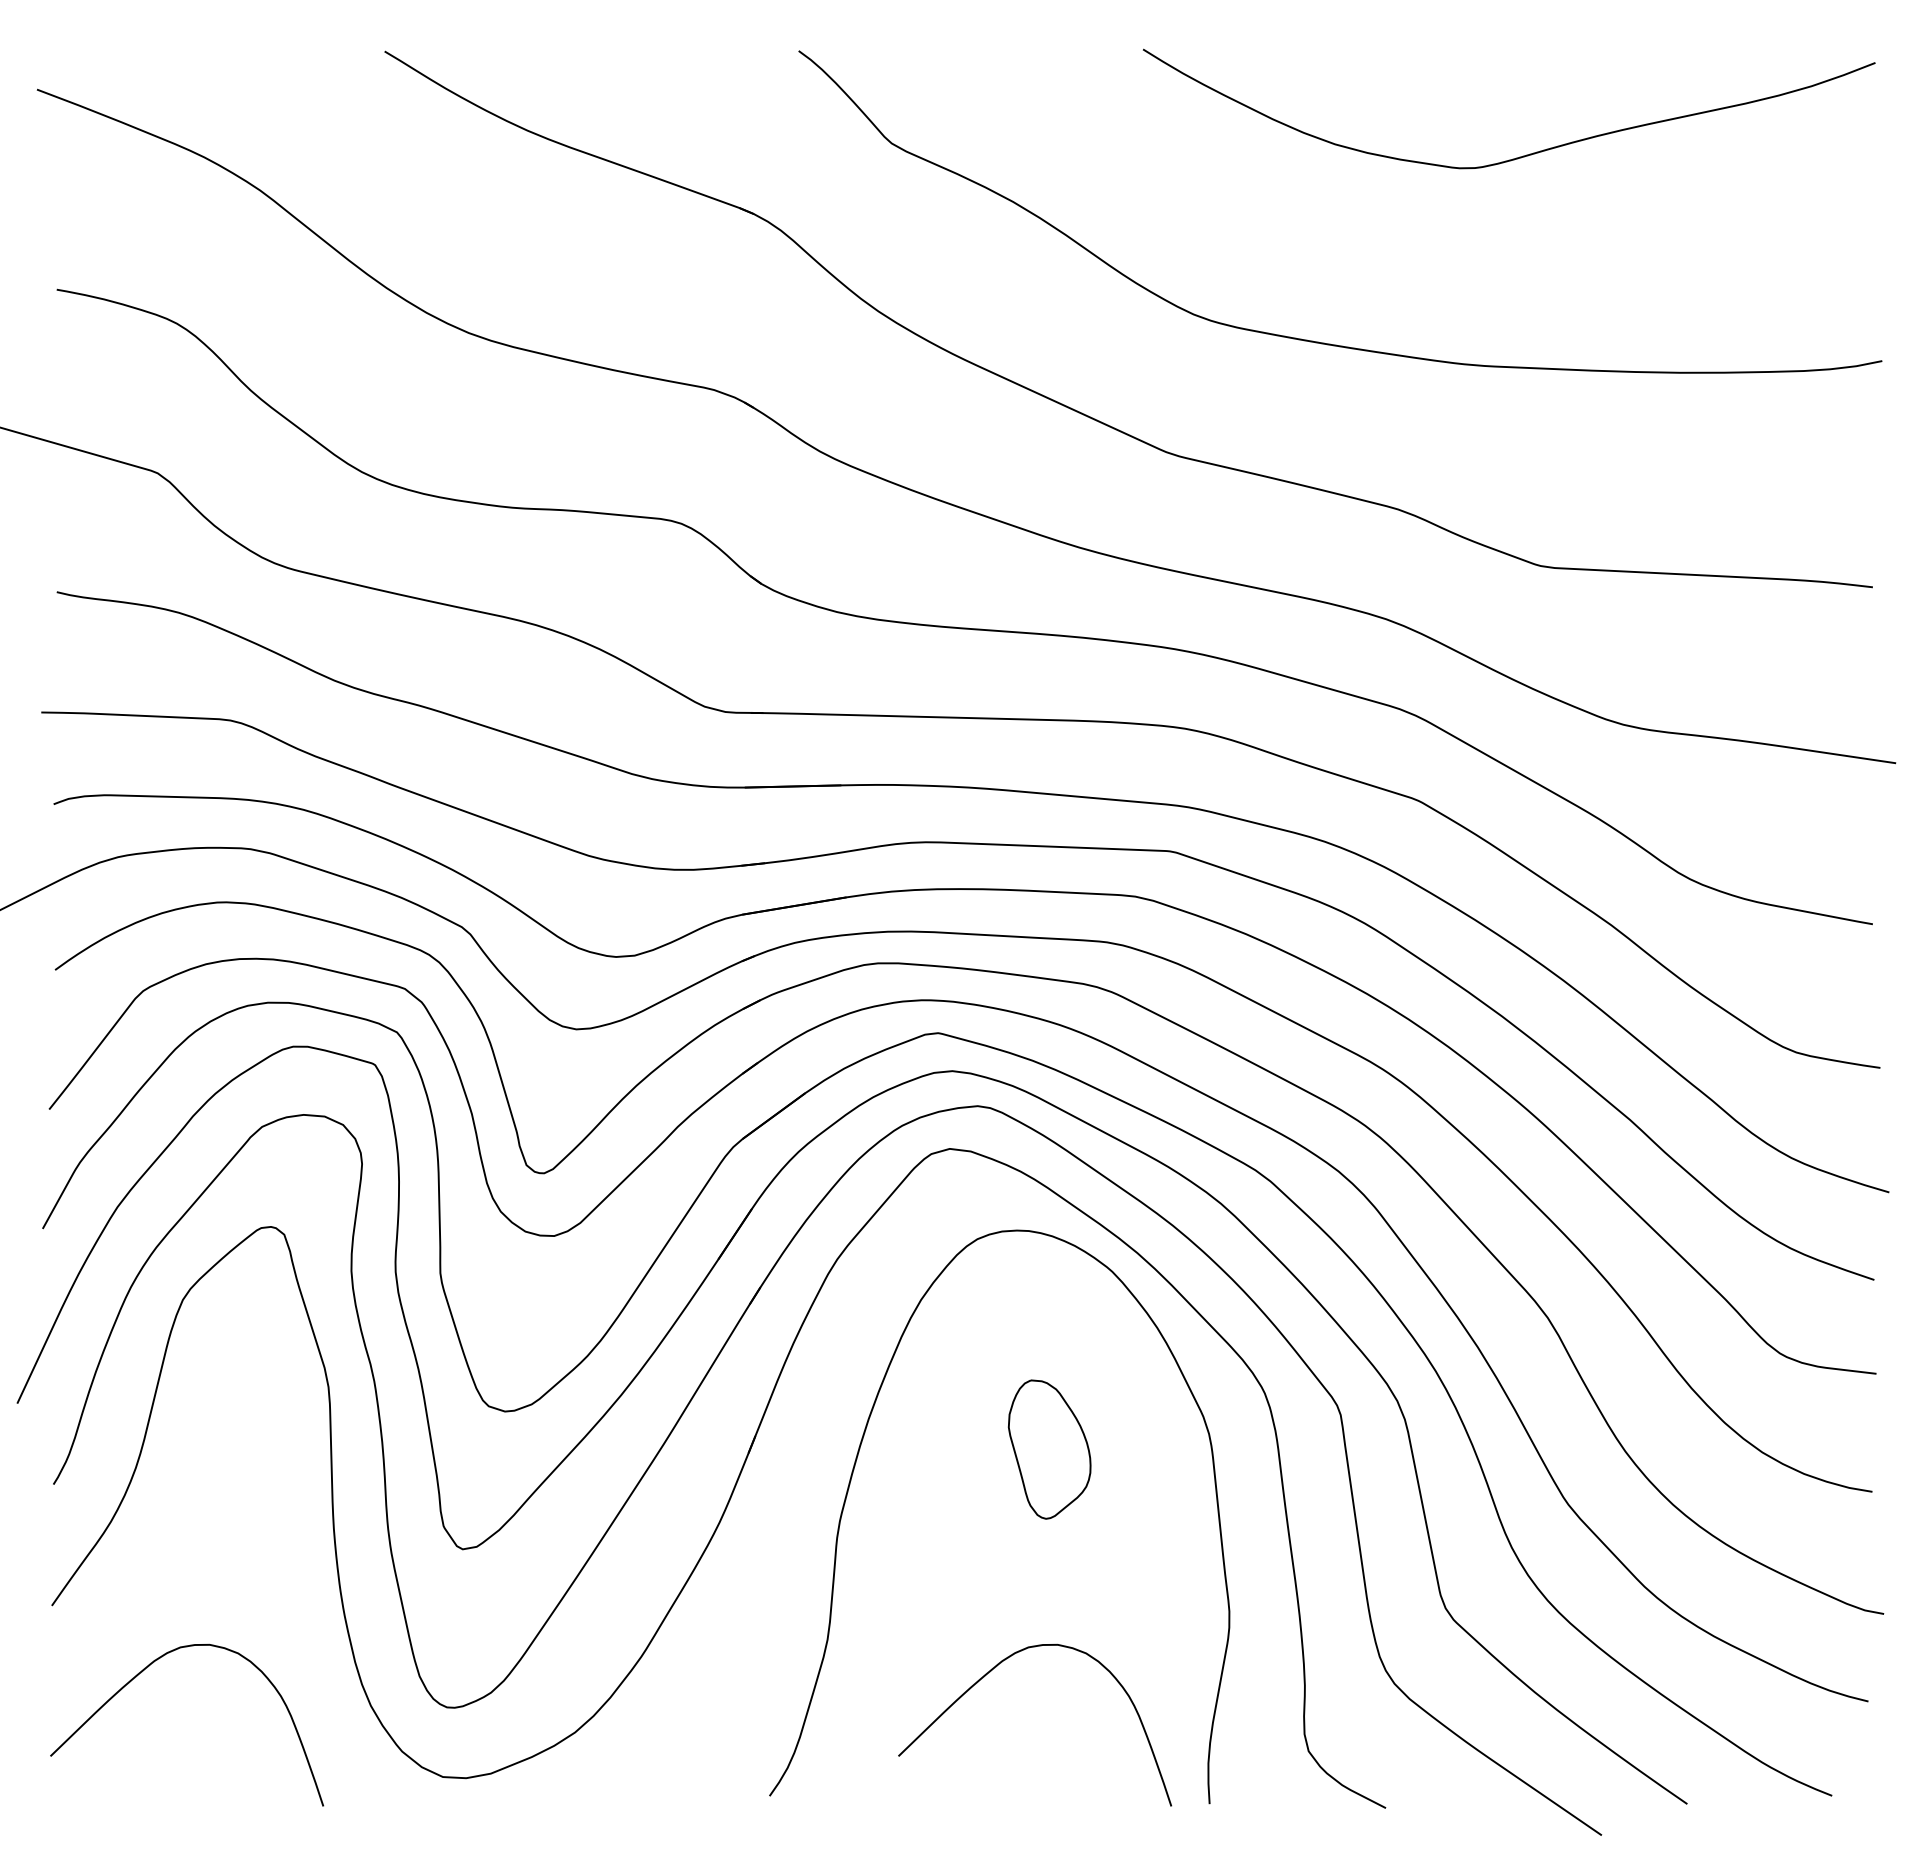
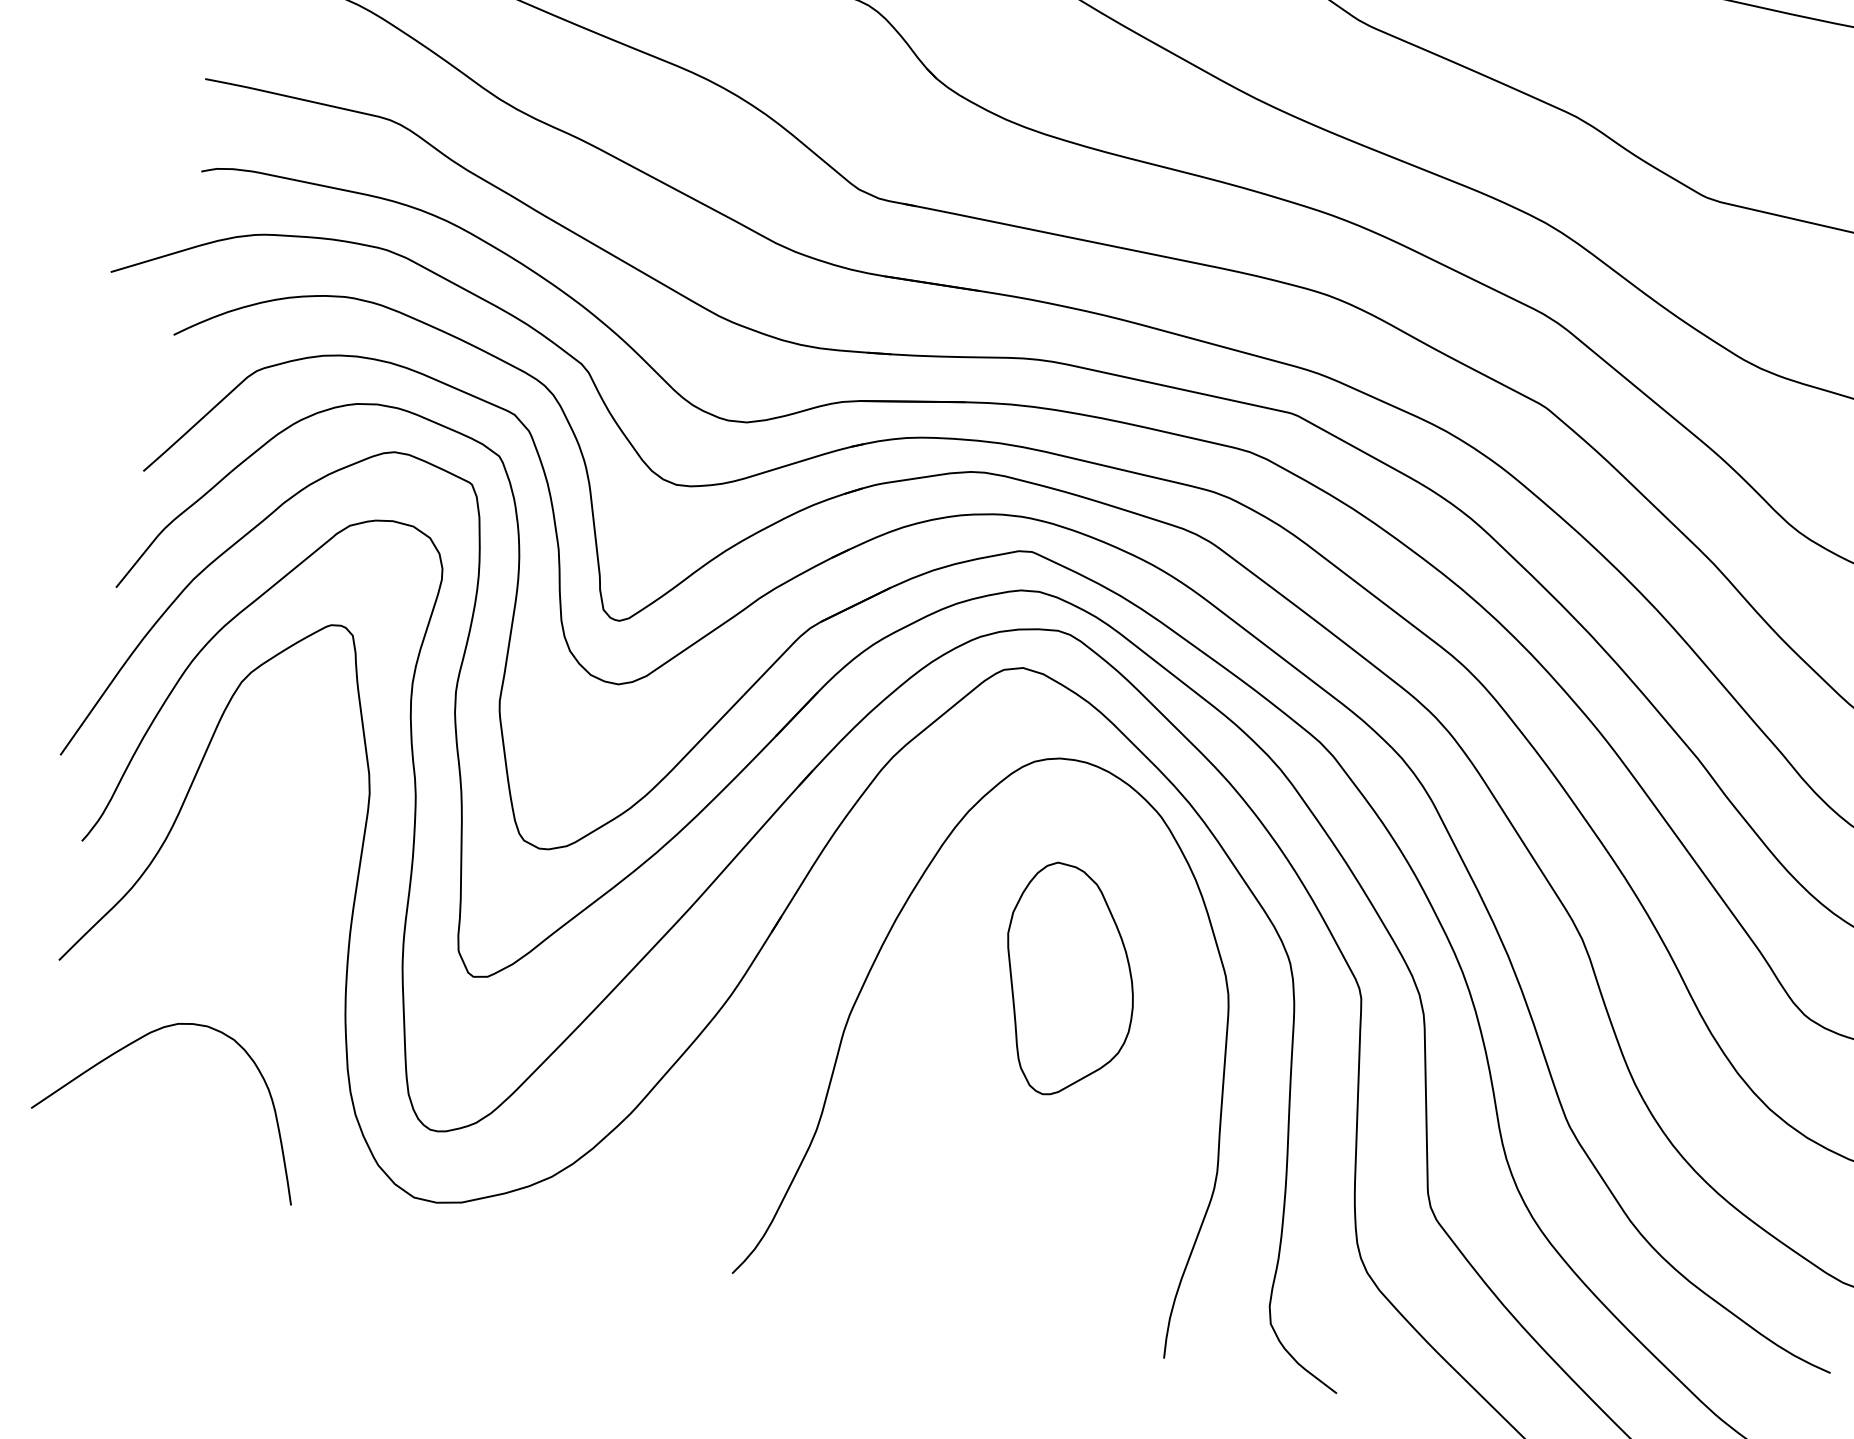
part: (1049, 1449) -> (1068, 981), size x1.67
curve: (990, 1672) -> (971, 1190), removed

